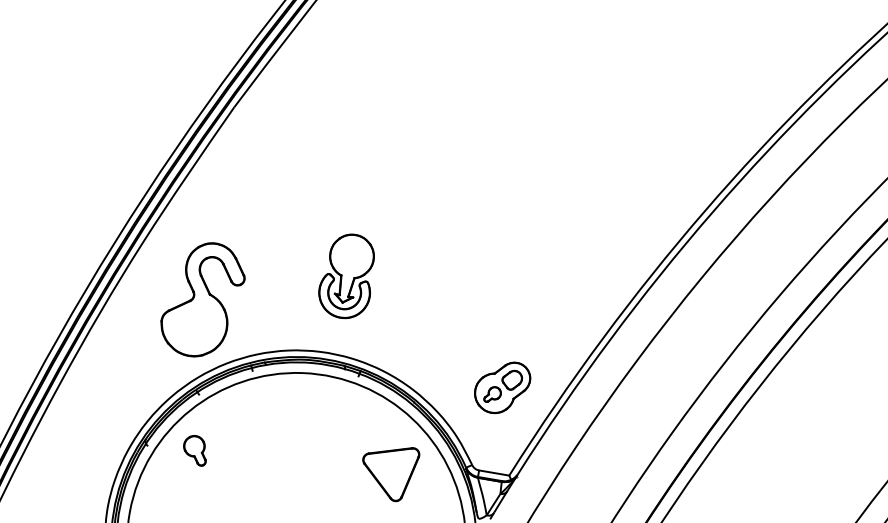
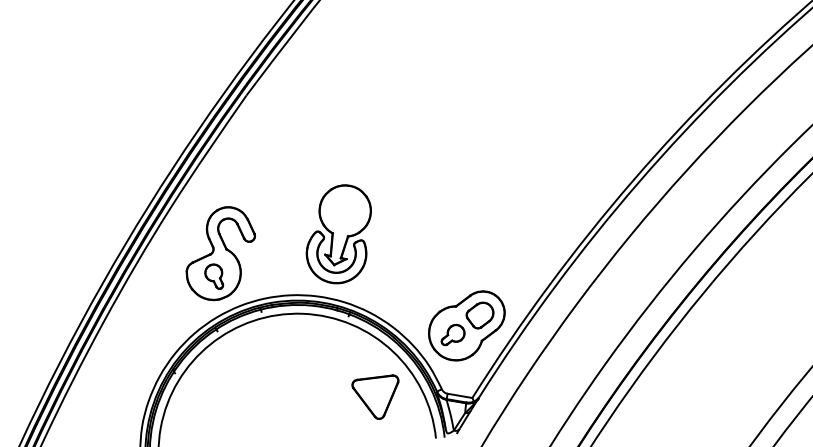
part: (346, 276) -> (338, 234), size x1.43
part: (502, 387) -> (466, 325), size x1.67
part: (195, 450) -> (214, 276), moved

